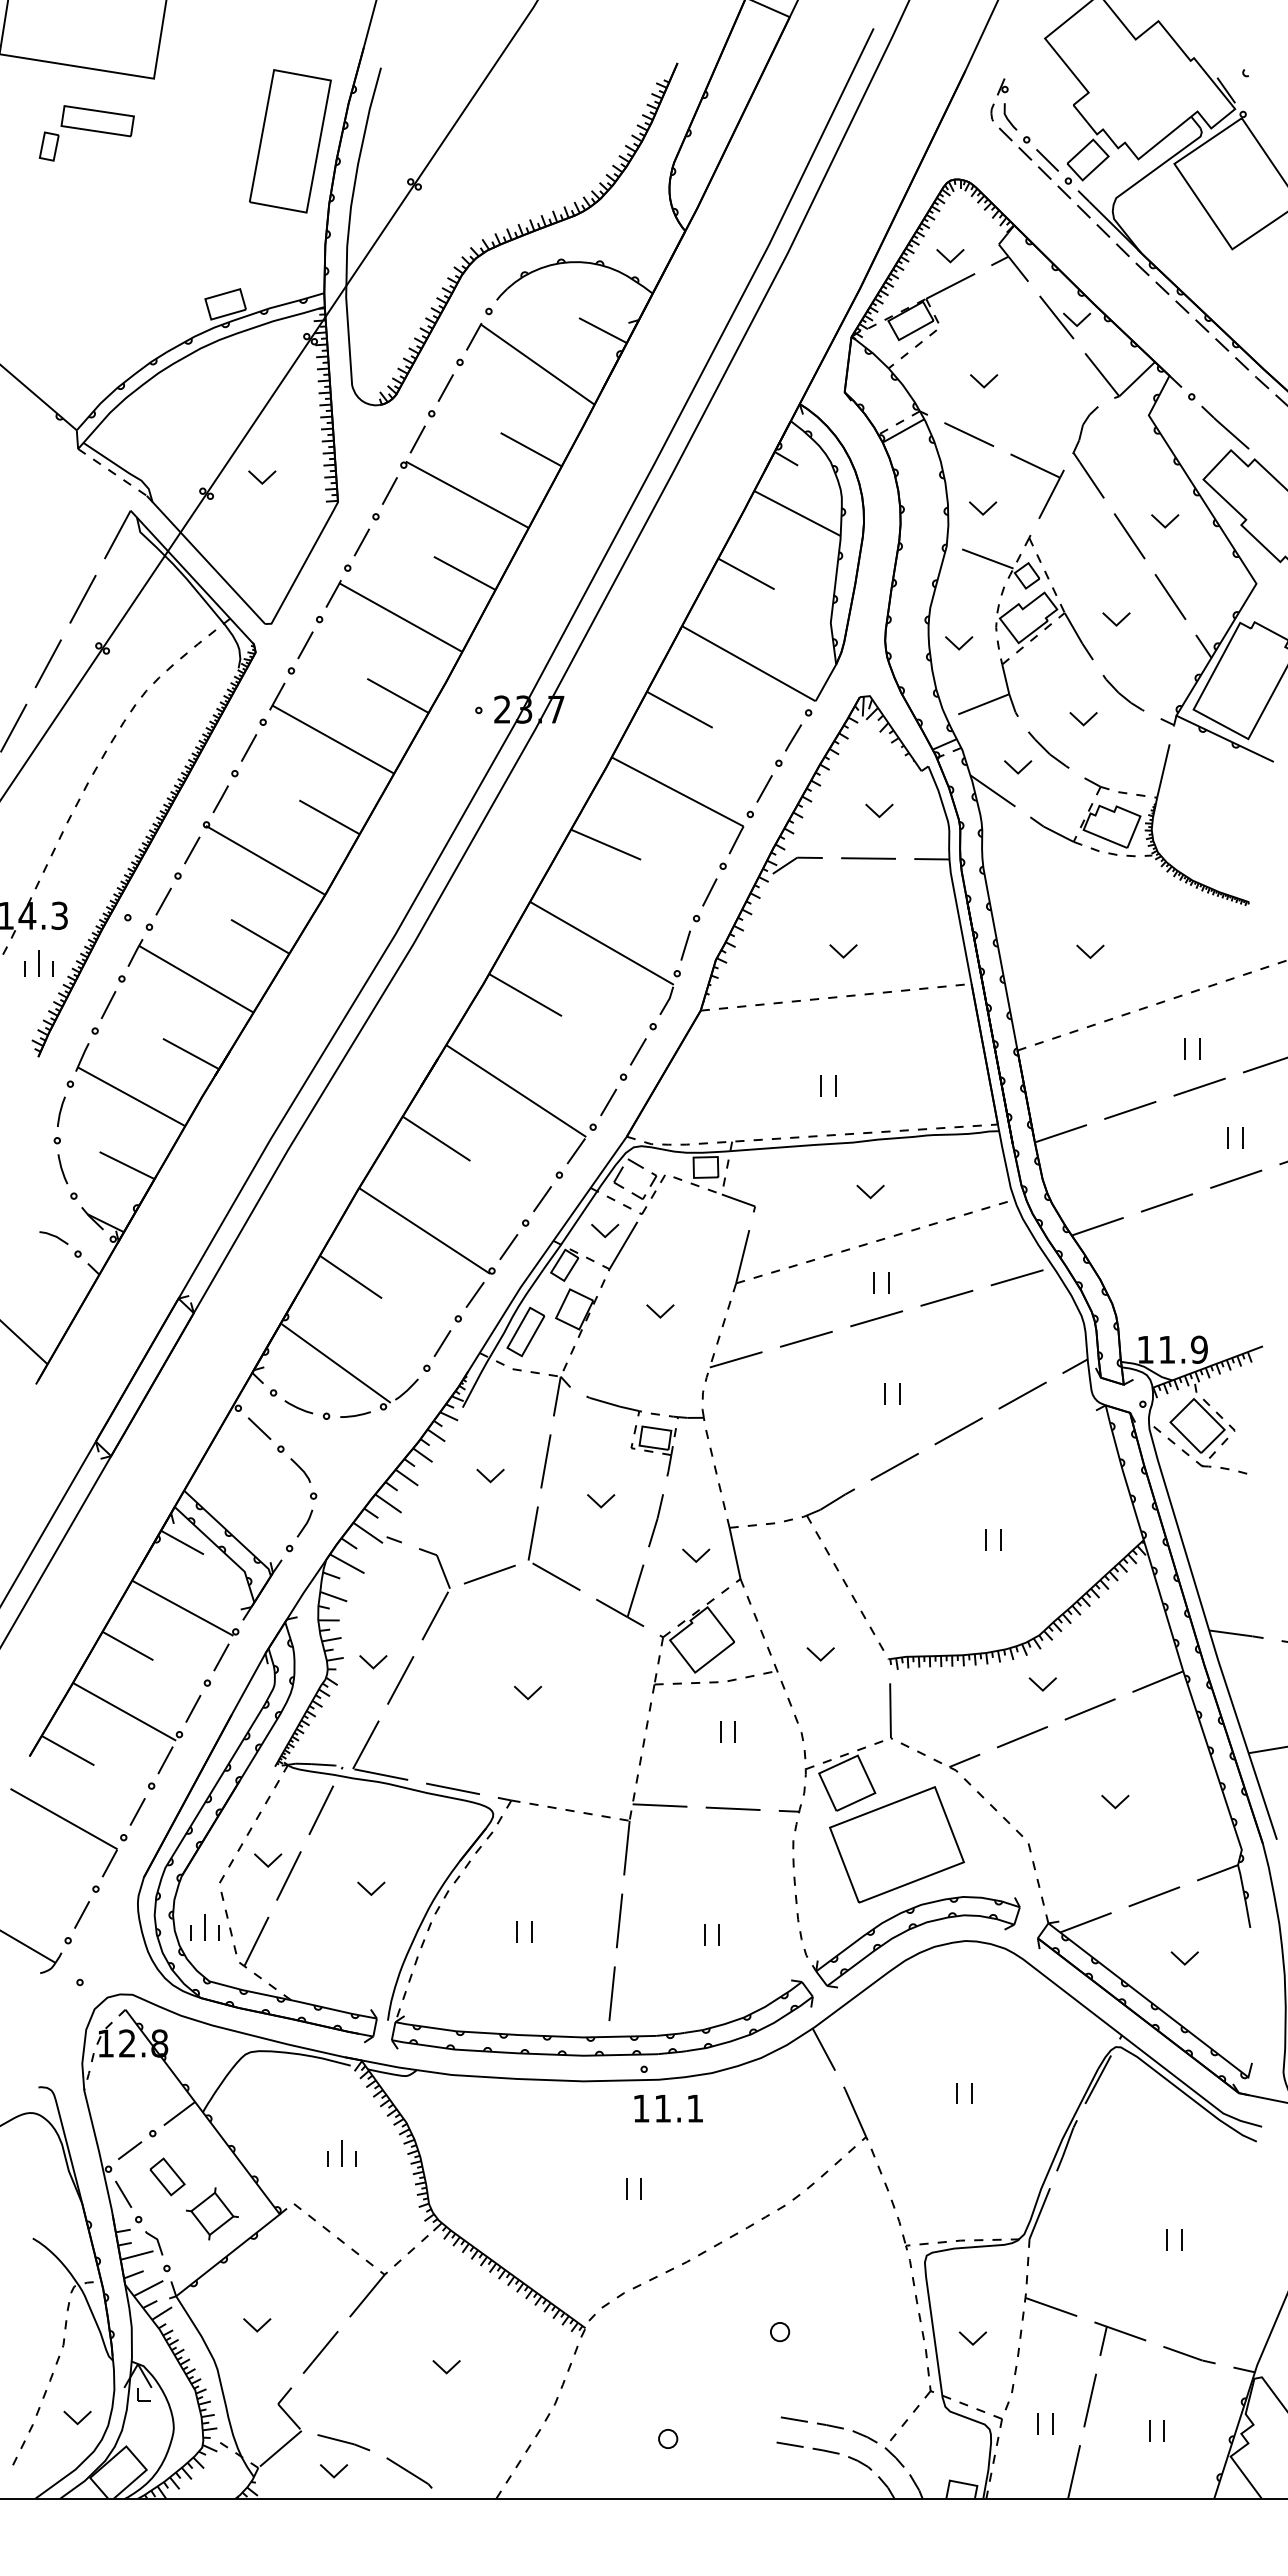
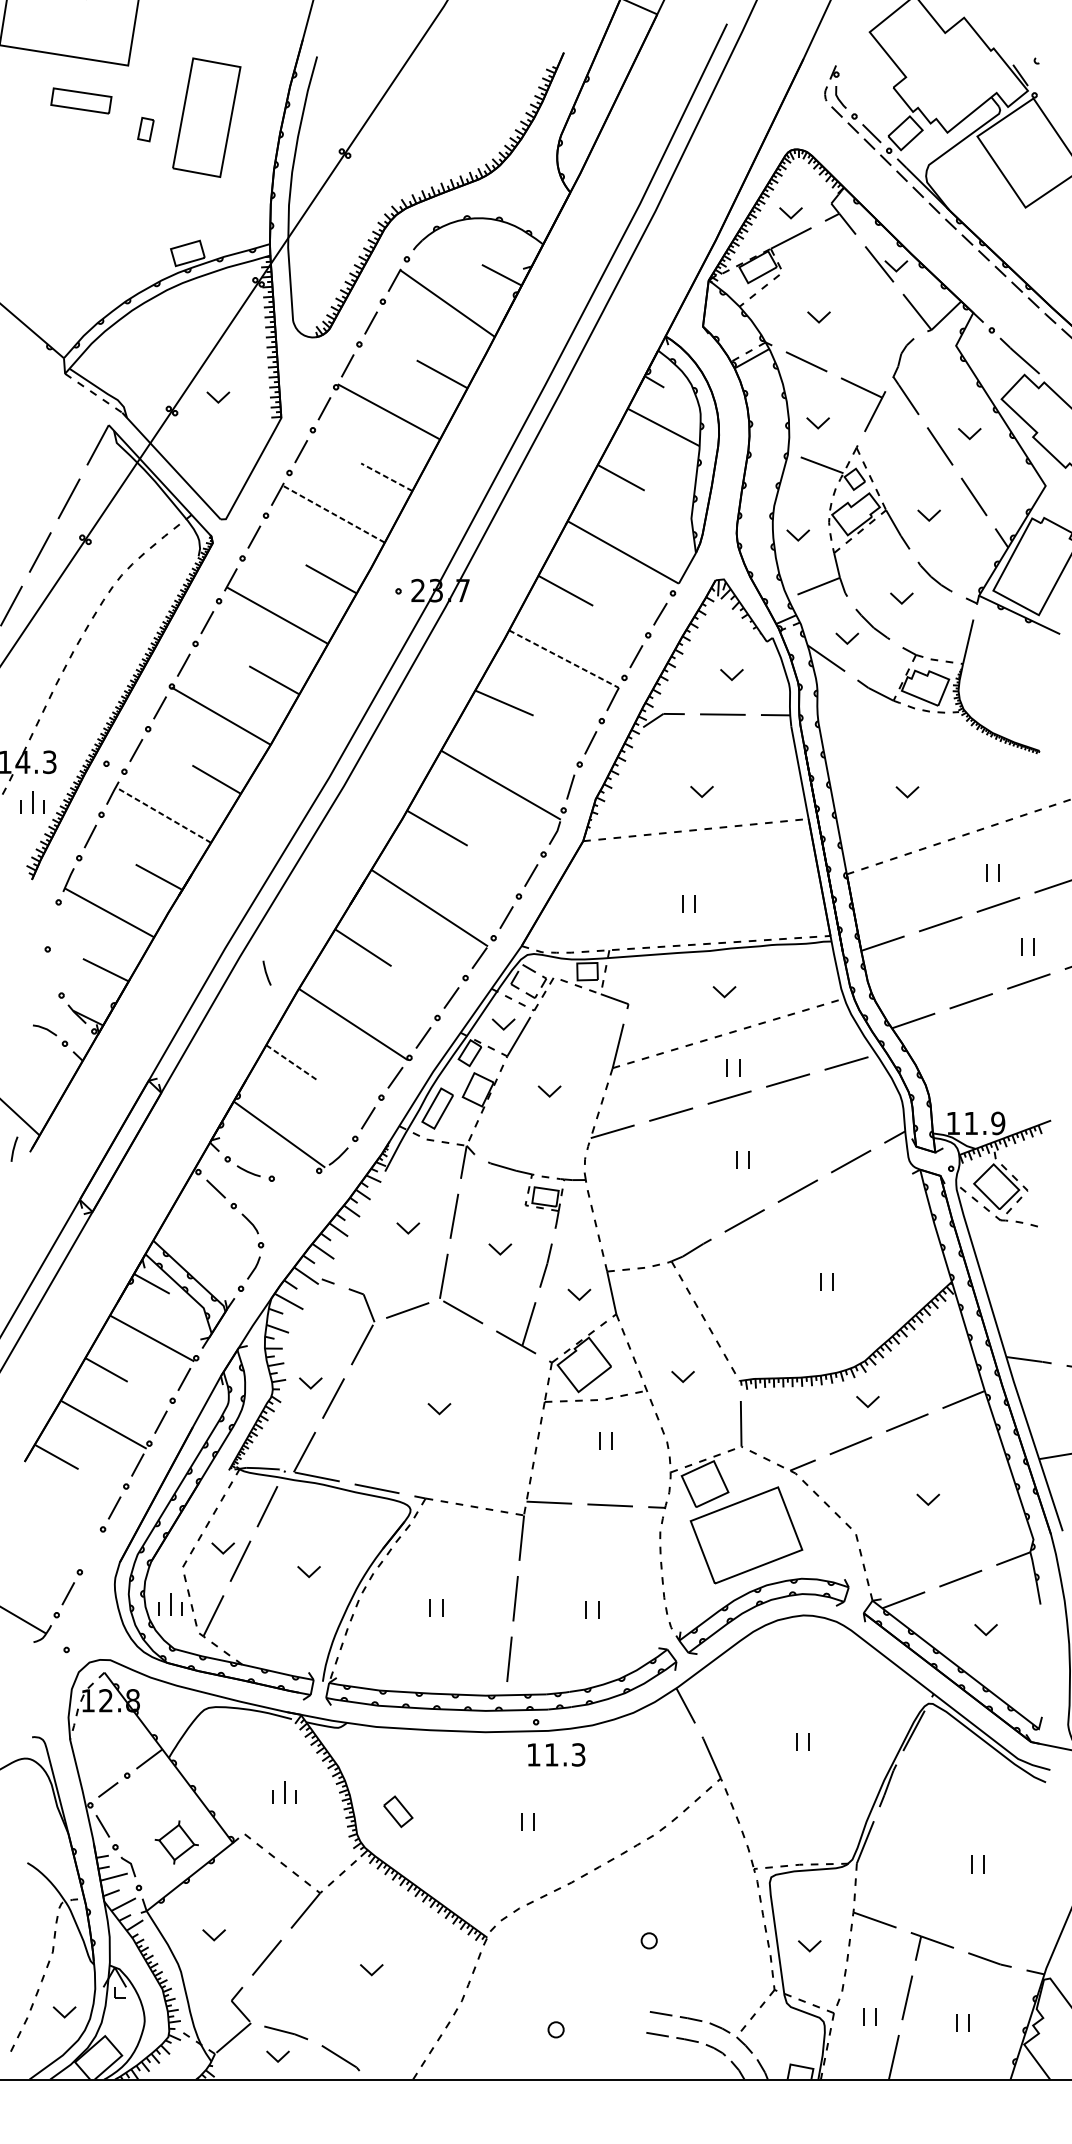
part: (290, 141) -> (206, 117), moved
part: (48, 146) -> (145, 129), moved
line: (464, 573) -> (386, 477), solid -> dashed
line: (400, 617) -> (333, 514), solid -> dashed
line: (678, 792) -> (564, 659), solid -> dashed
line: (195, 979) -> (162, 815), solid -> dashed
line: (61, 1111) -> (14, 1148), moved
line: (62, 1169) -> (266, 973), moved
line: (350, 1277) -> (291, 1063), solid -> dashed
line: (356, 1414) -> (296, 1177), removed
part: (67, 1822) -> (56, 1516), removed
text: (695, 2108) -> (578, 1754), 11.1 -> 11.3
part: (167, 2176) -> (398, 1811), moved

